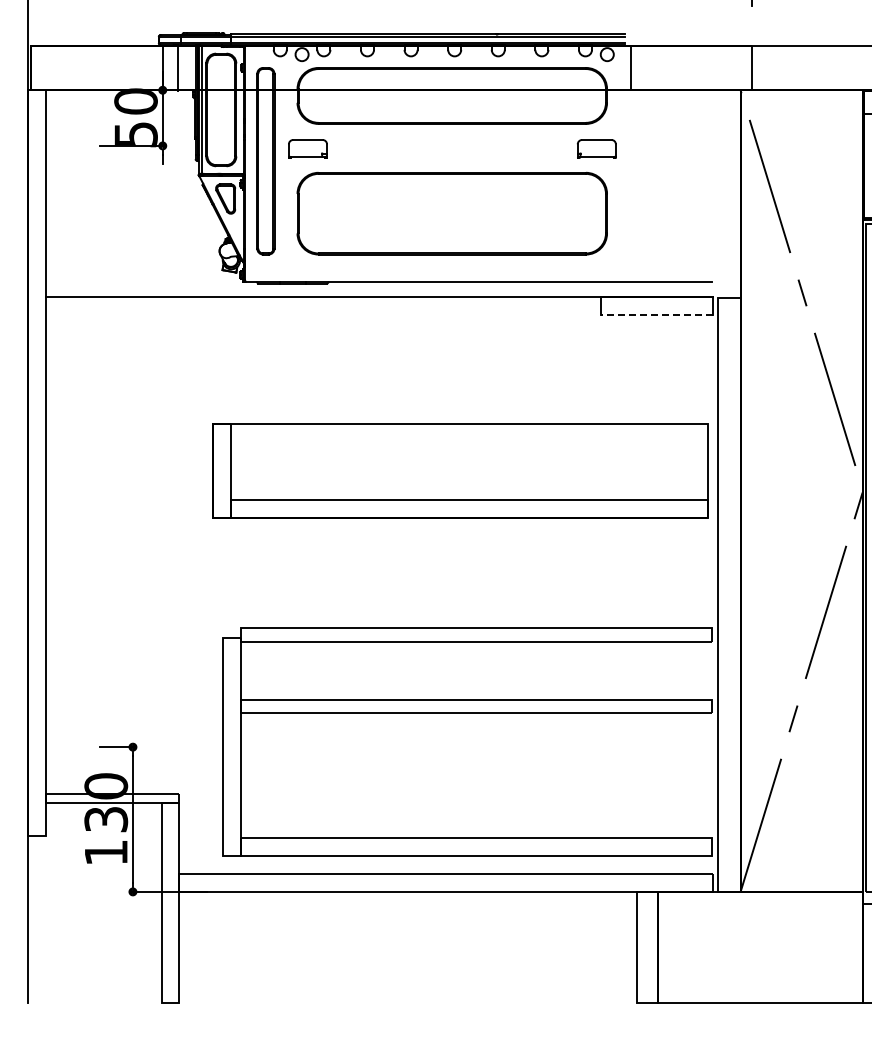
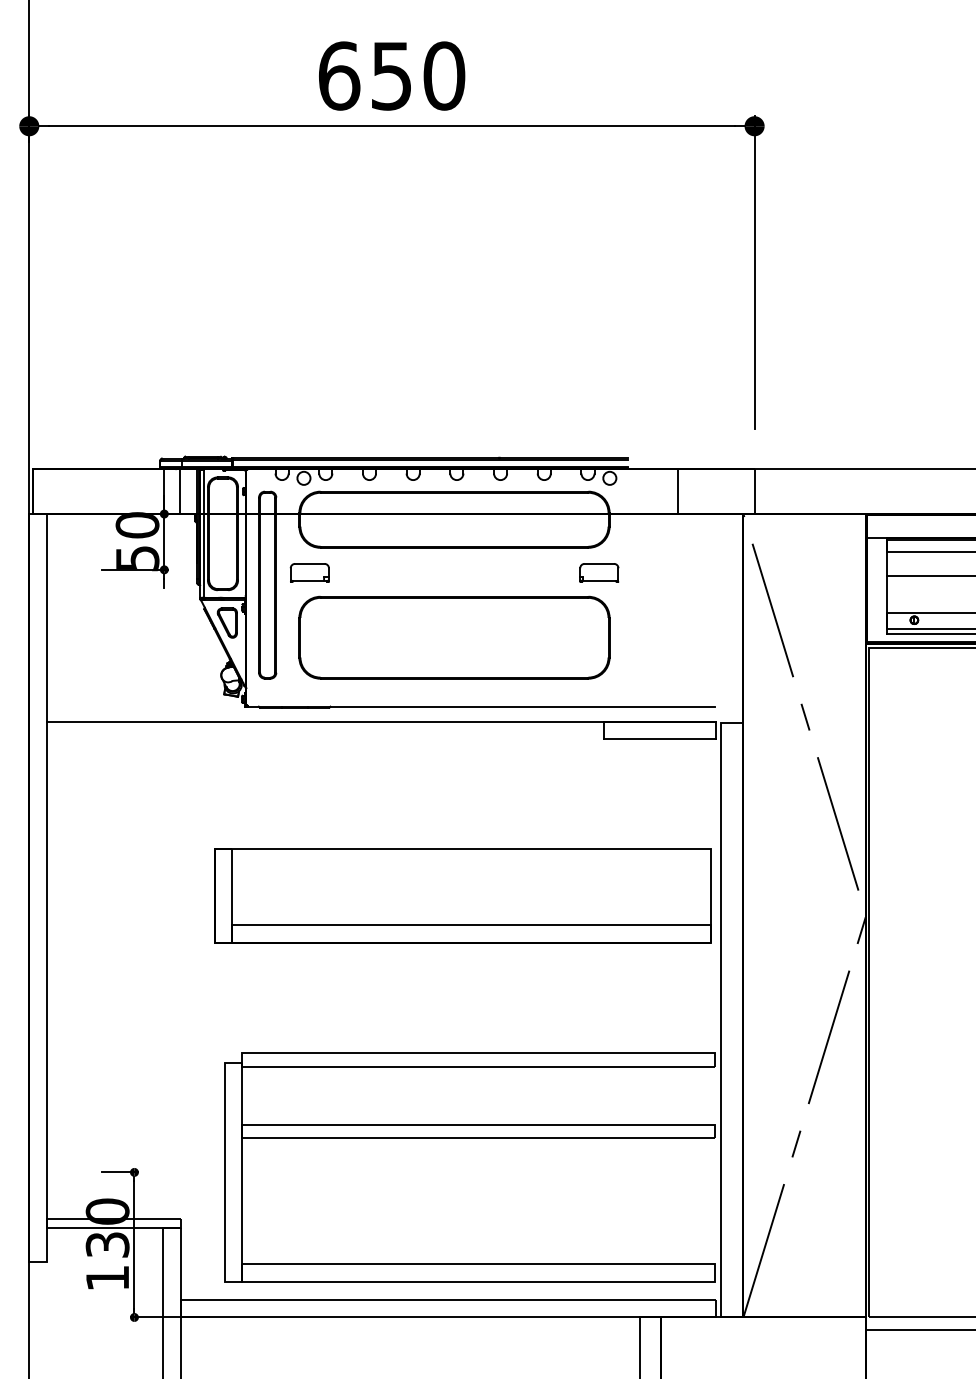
line: (630, 67) -> (677, 491), moved
line: (656, 315) -> (659, 739), dashed -> solid

